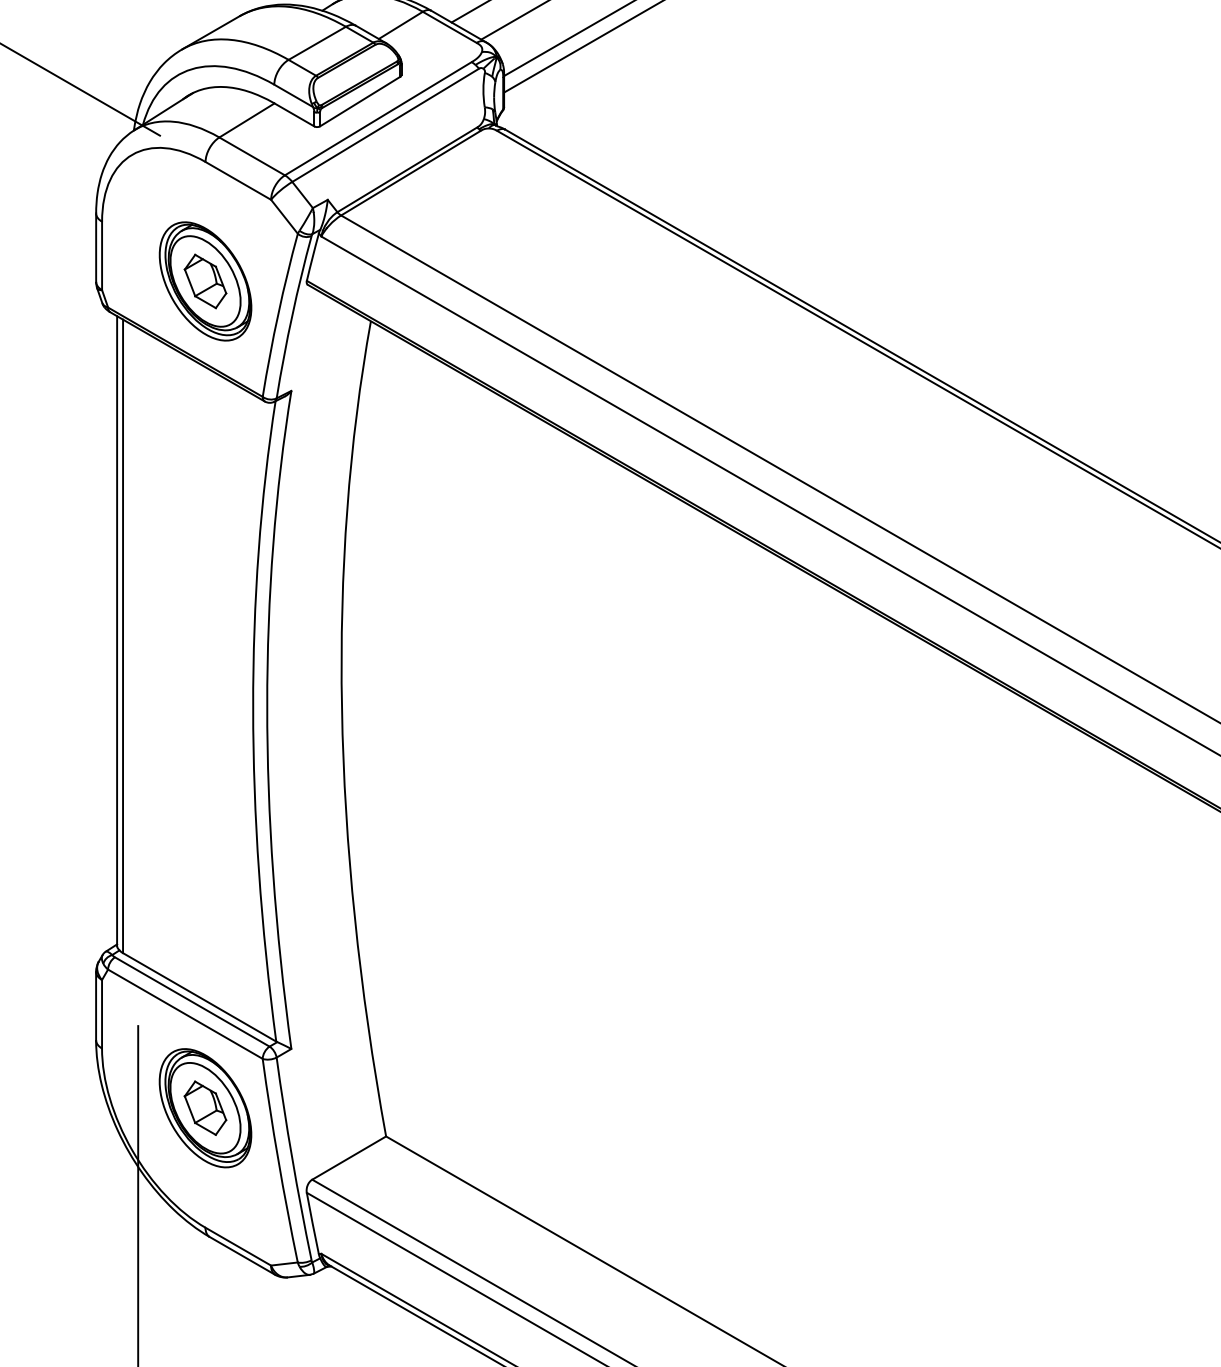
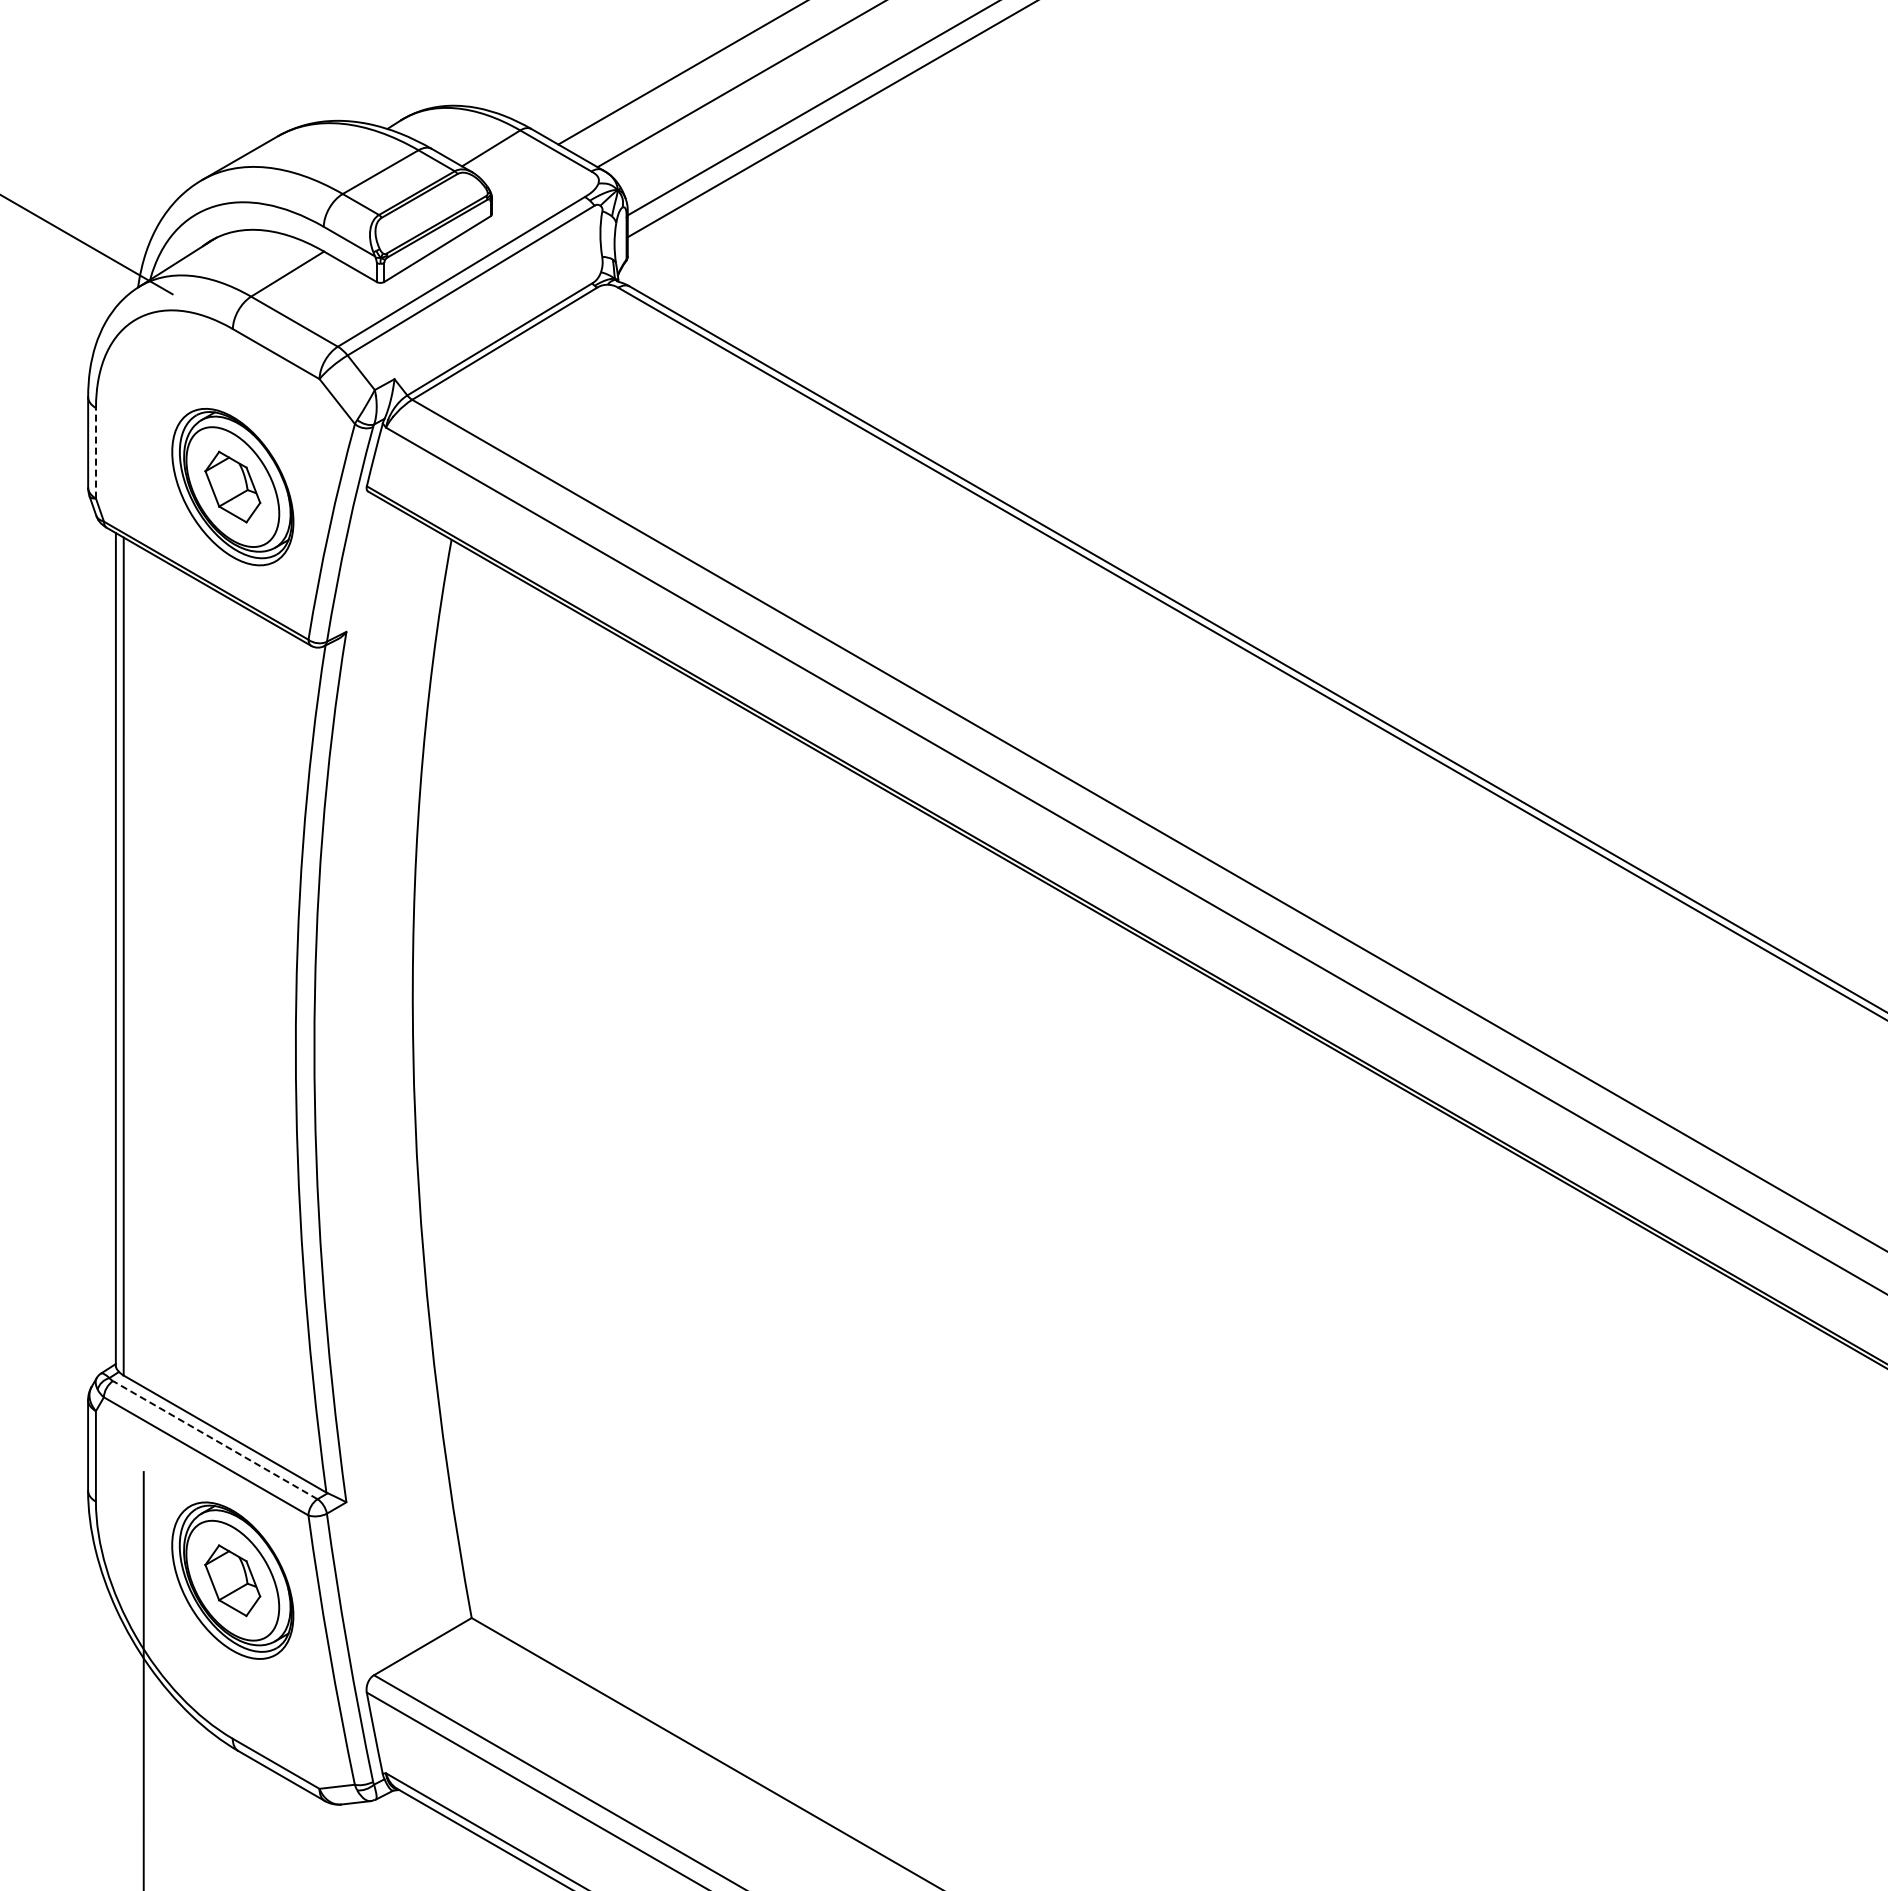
line: (102, 255) -> (96, 452), solid -> dashed
line: (191, 1001) -> (214, 1439), solid -> dashed

